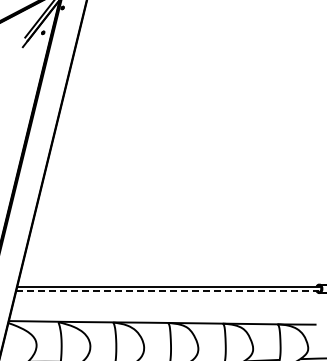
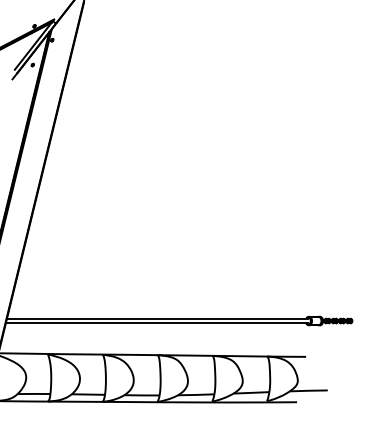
line: (167, 291) -> (157, 323), dashed -> solid

